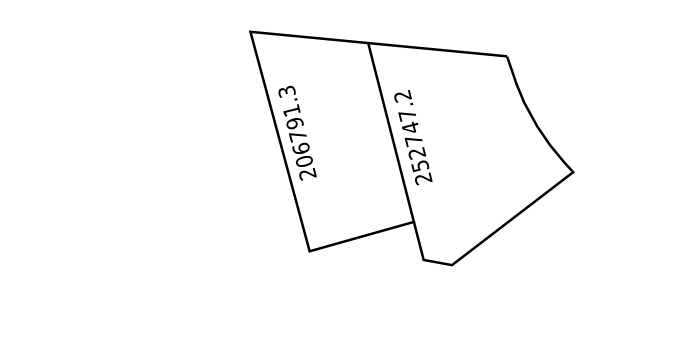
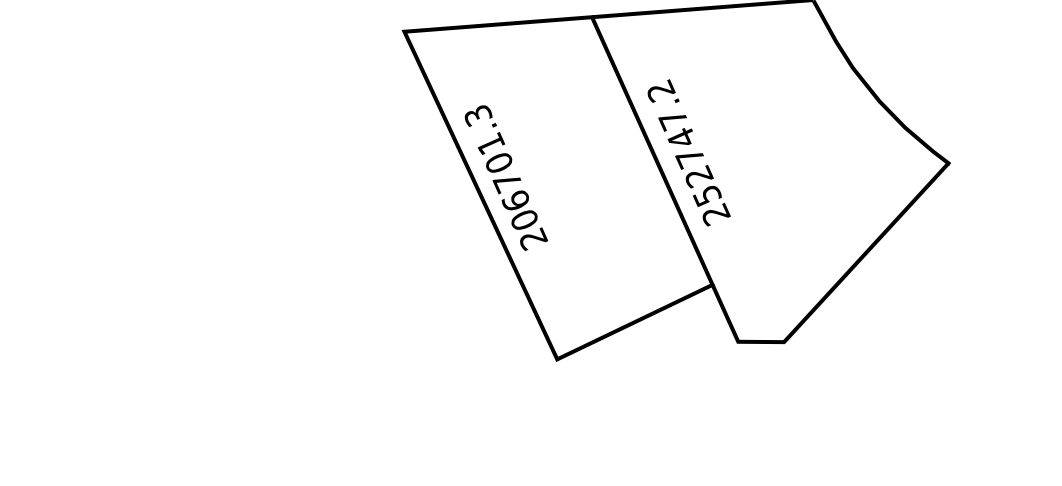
text: (295, 123) -> (500, 163), 206791.3 -> 206701.3

